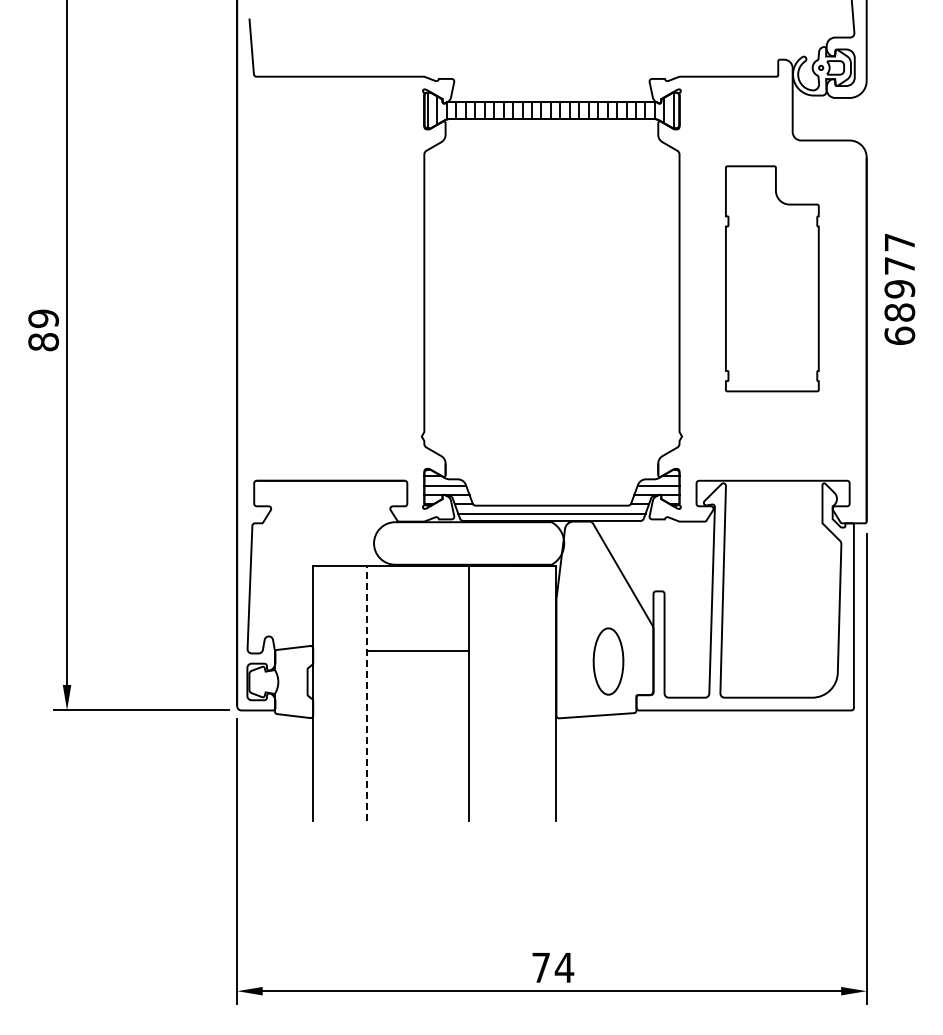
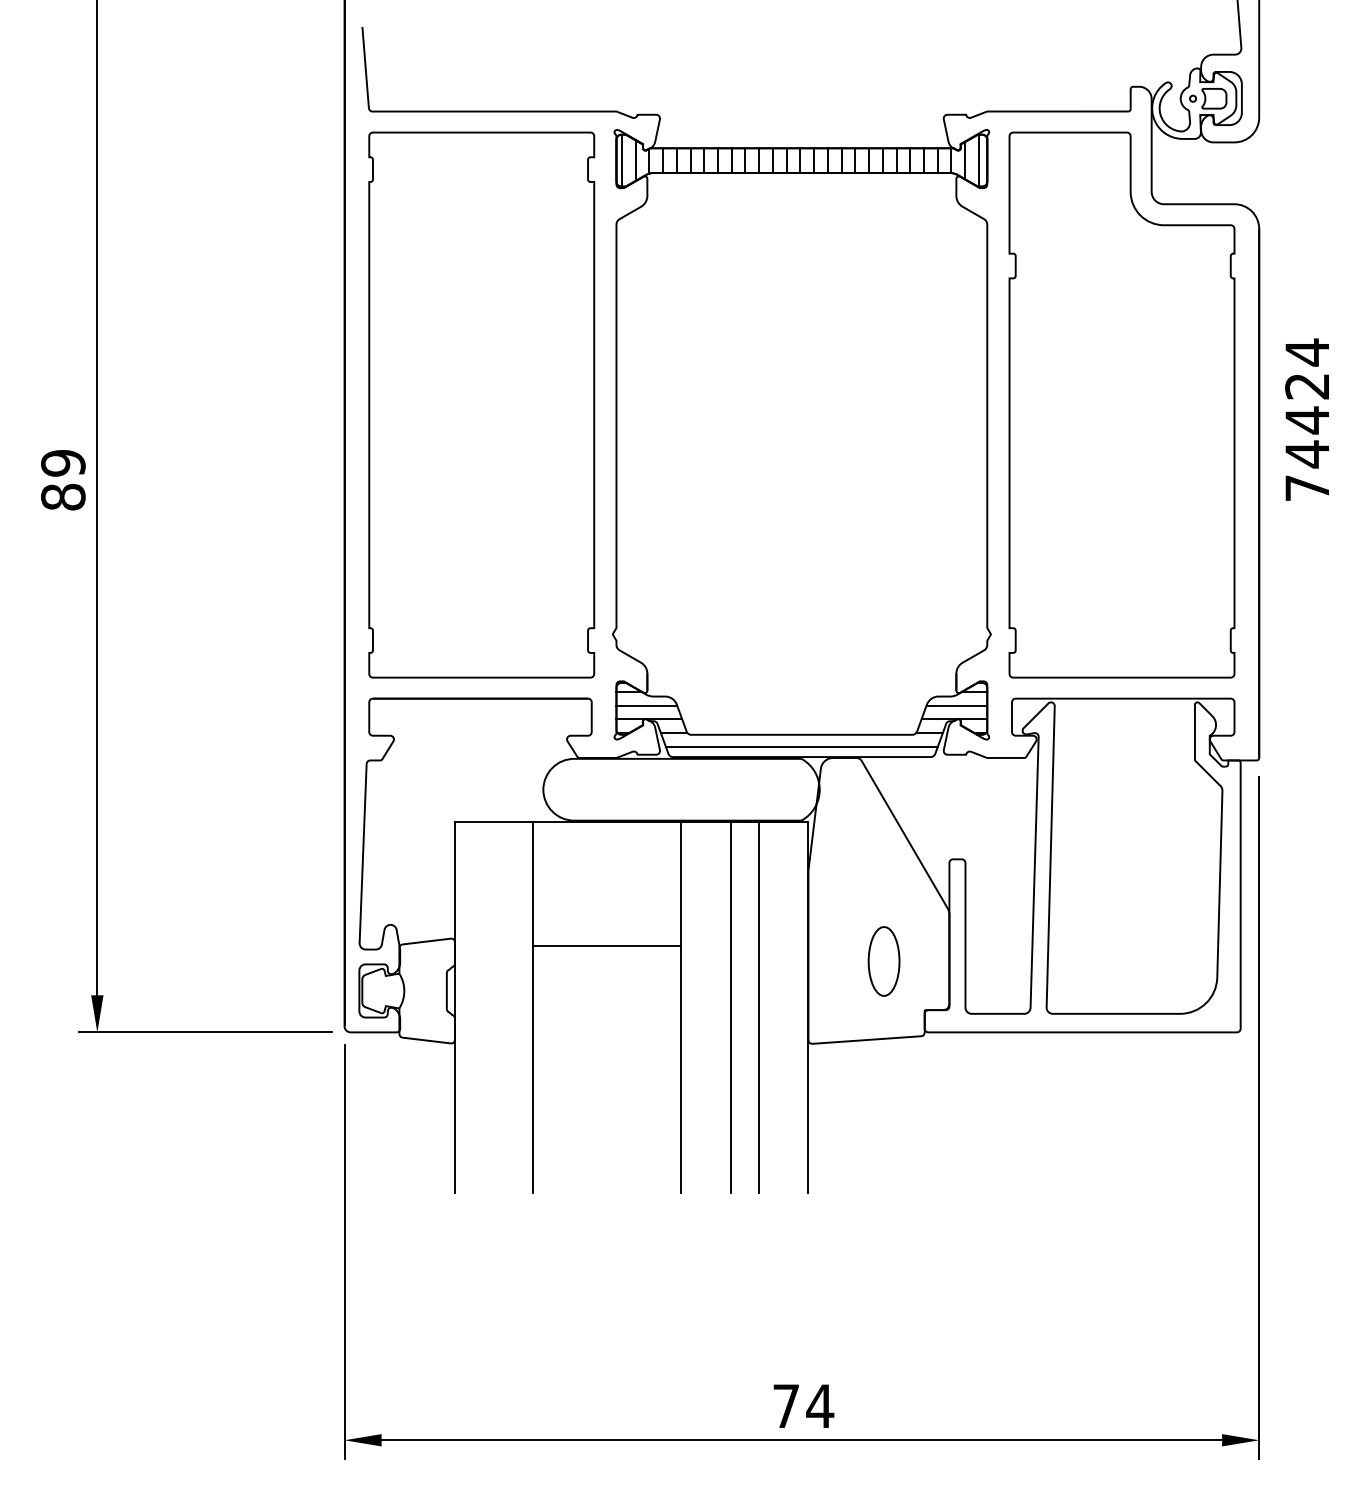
part: (331, 278) -> (481, 404), added
part: (772, 278) -> (1122, 404), size x1.67
text: (899, 288) -> (1306, 419), 68977 -> 74424
part: (608, 661) -> (884, 961), size x0.71
line: (366, 693) -> (532, 1007), dashed -> solid
line: (502, 693) -> (730, 1007), added
line: (522, 693) -> (759, 1007), added

